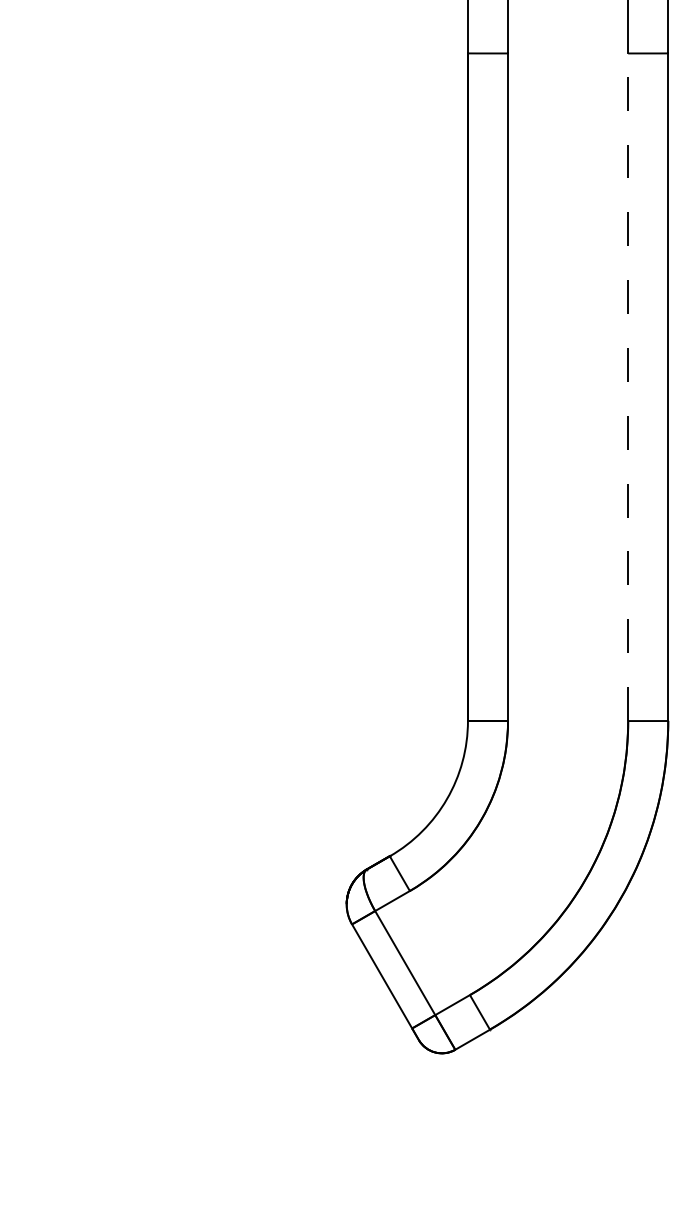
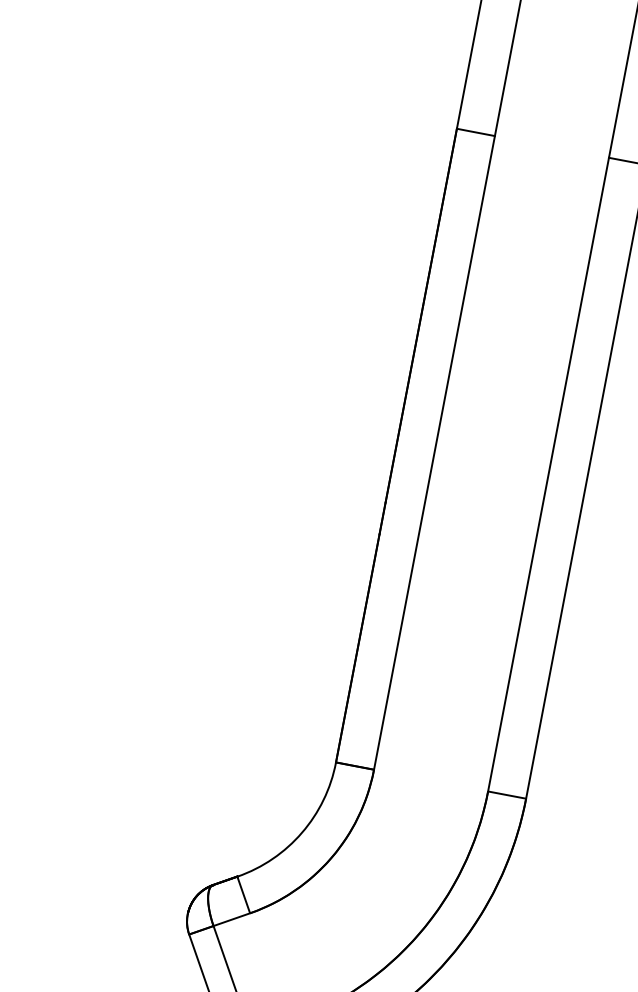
line: (628, 387) -> (548, 474), dashed -> solid

